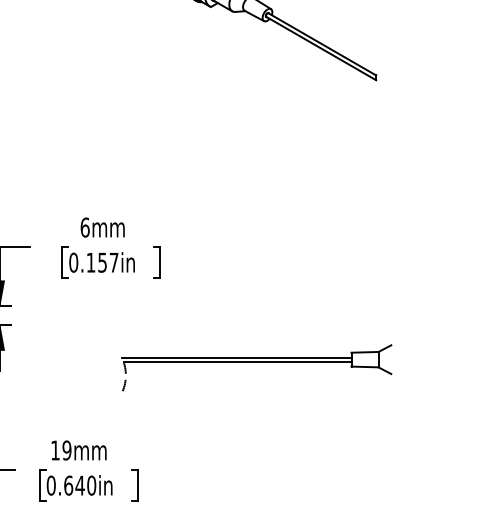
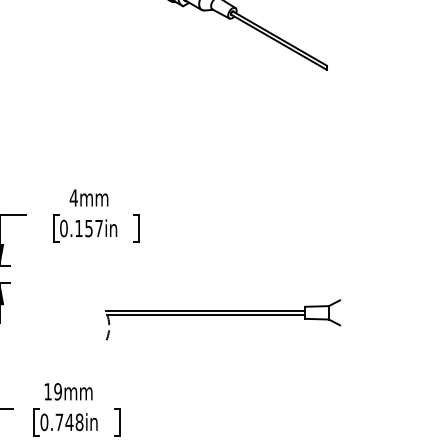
text: (84, 227) -> (73, 197), 6mm -> 4mm
text: (80, 485) -> (69, 422), 0.640in -> 0.748in

